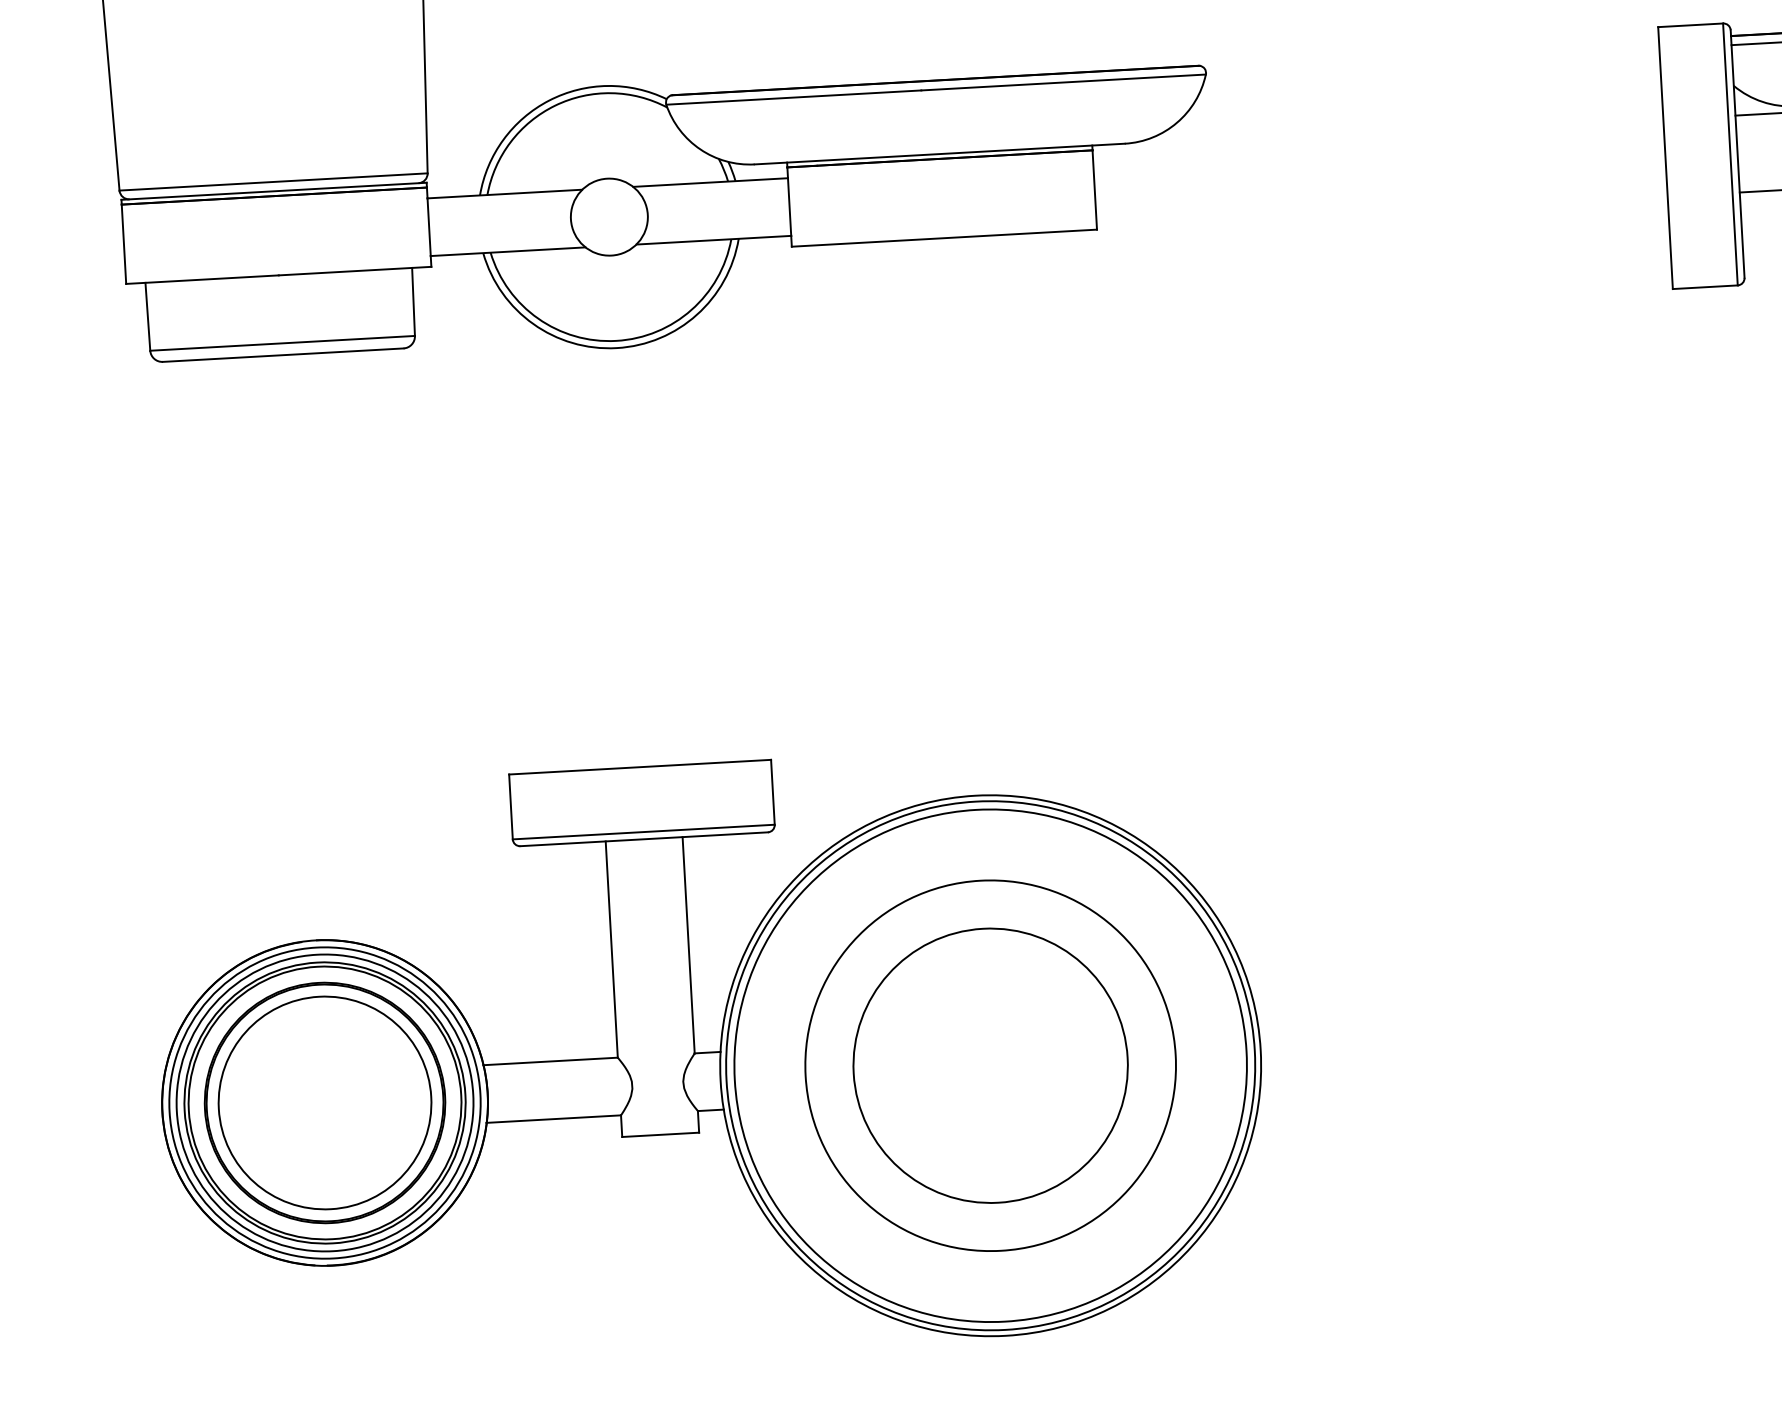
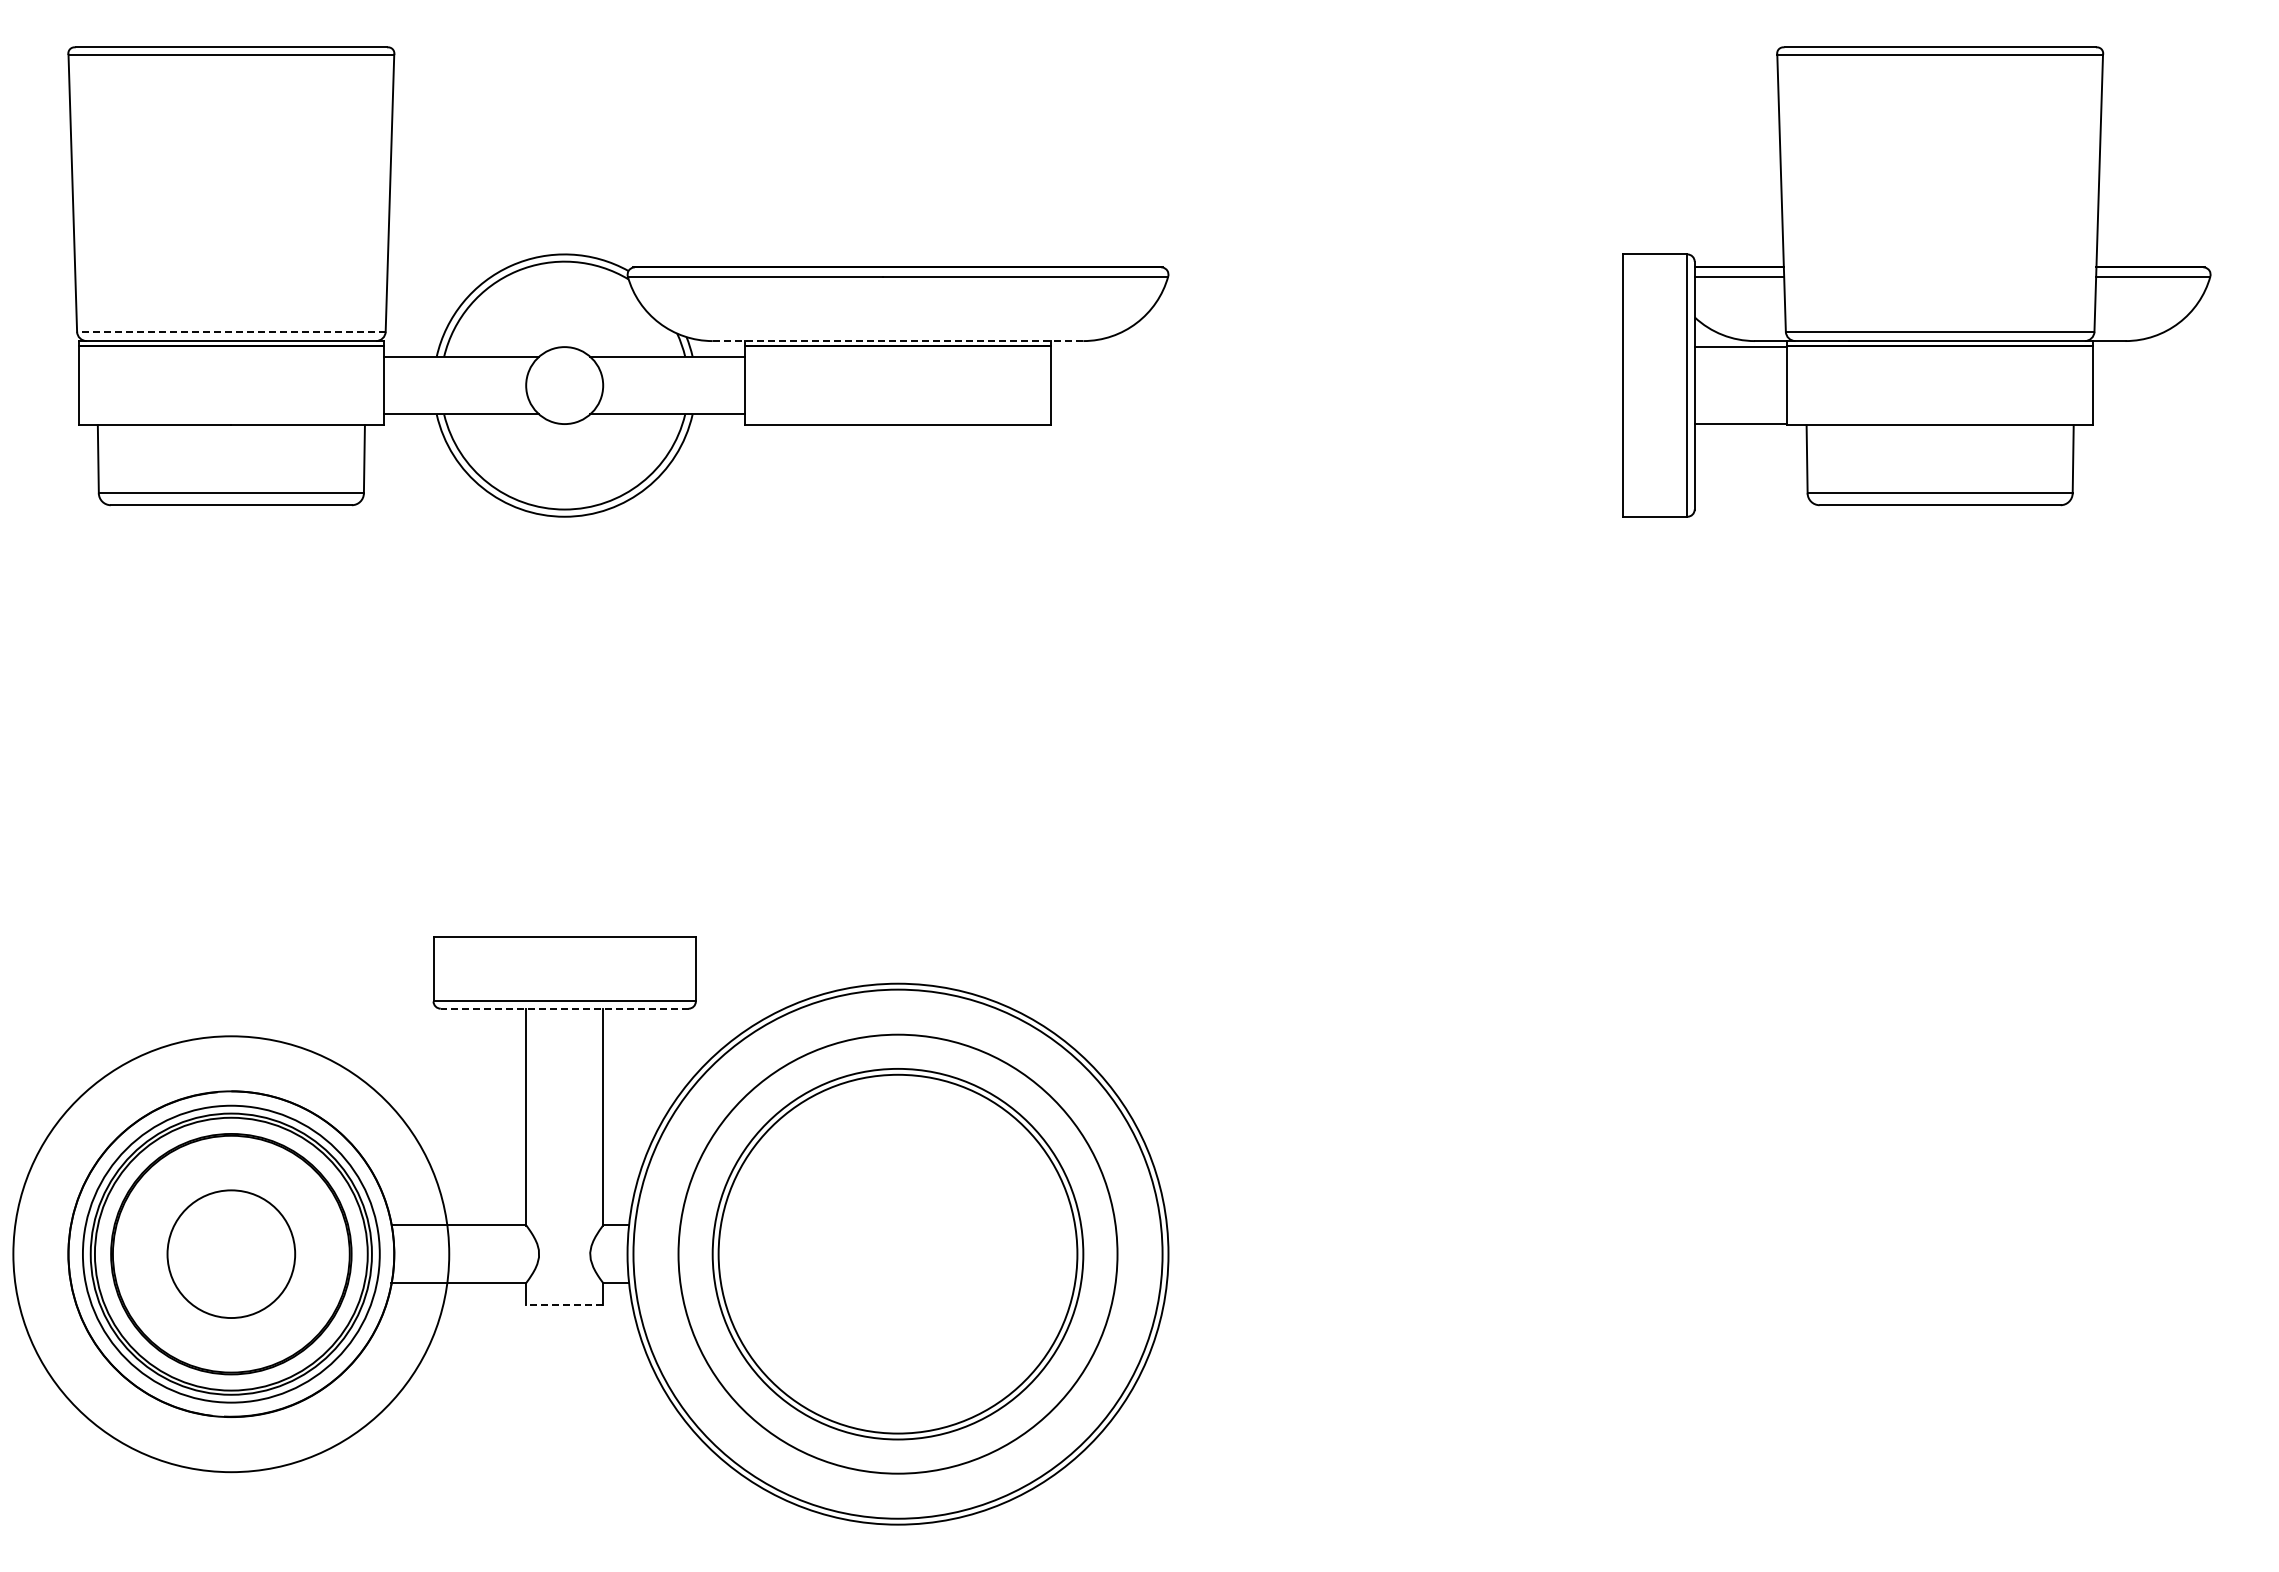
line: (939, 154) -> (897, 341), solid -> dashed
line: (272, 181) -> (230, 331), solid -> dashed
line: (643, 839) -> (564, 1008), solid -> dashed
circle: (990, 1065) -> (897, 1253), size x0.7
circle: (990, 1066) -> (897, 1254), size x1.6
circle: (324, 1102) -> (230, 1253), size x0.6
circle: (324, 1102) -> (230, 1253), size x1.4
line: (660, 1134) -> (564, 1304), solid -> dashed

